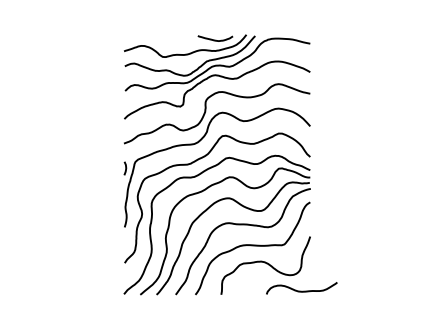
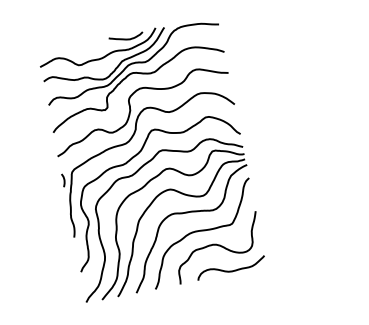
curve: (301, 290) -> (231, 270), moved

